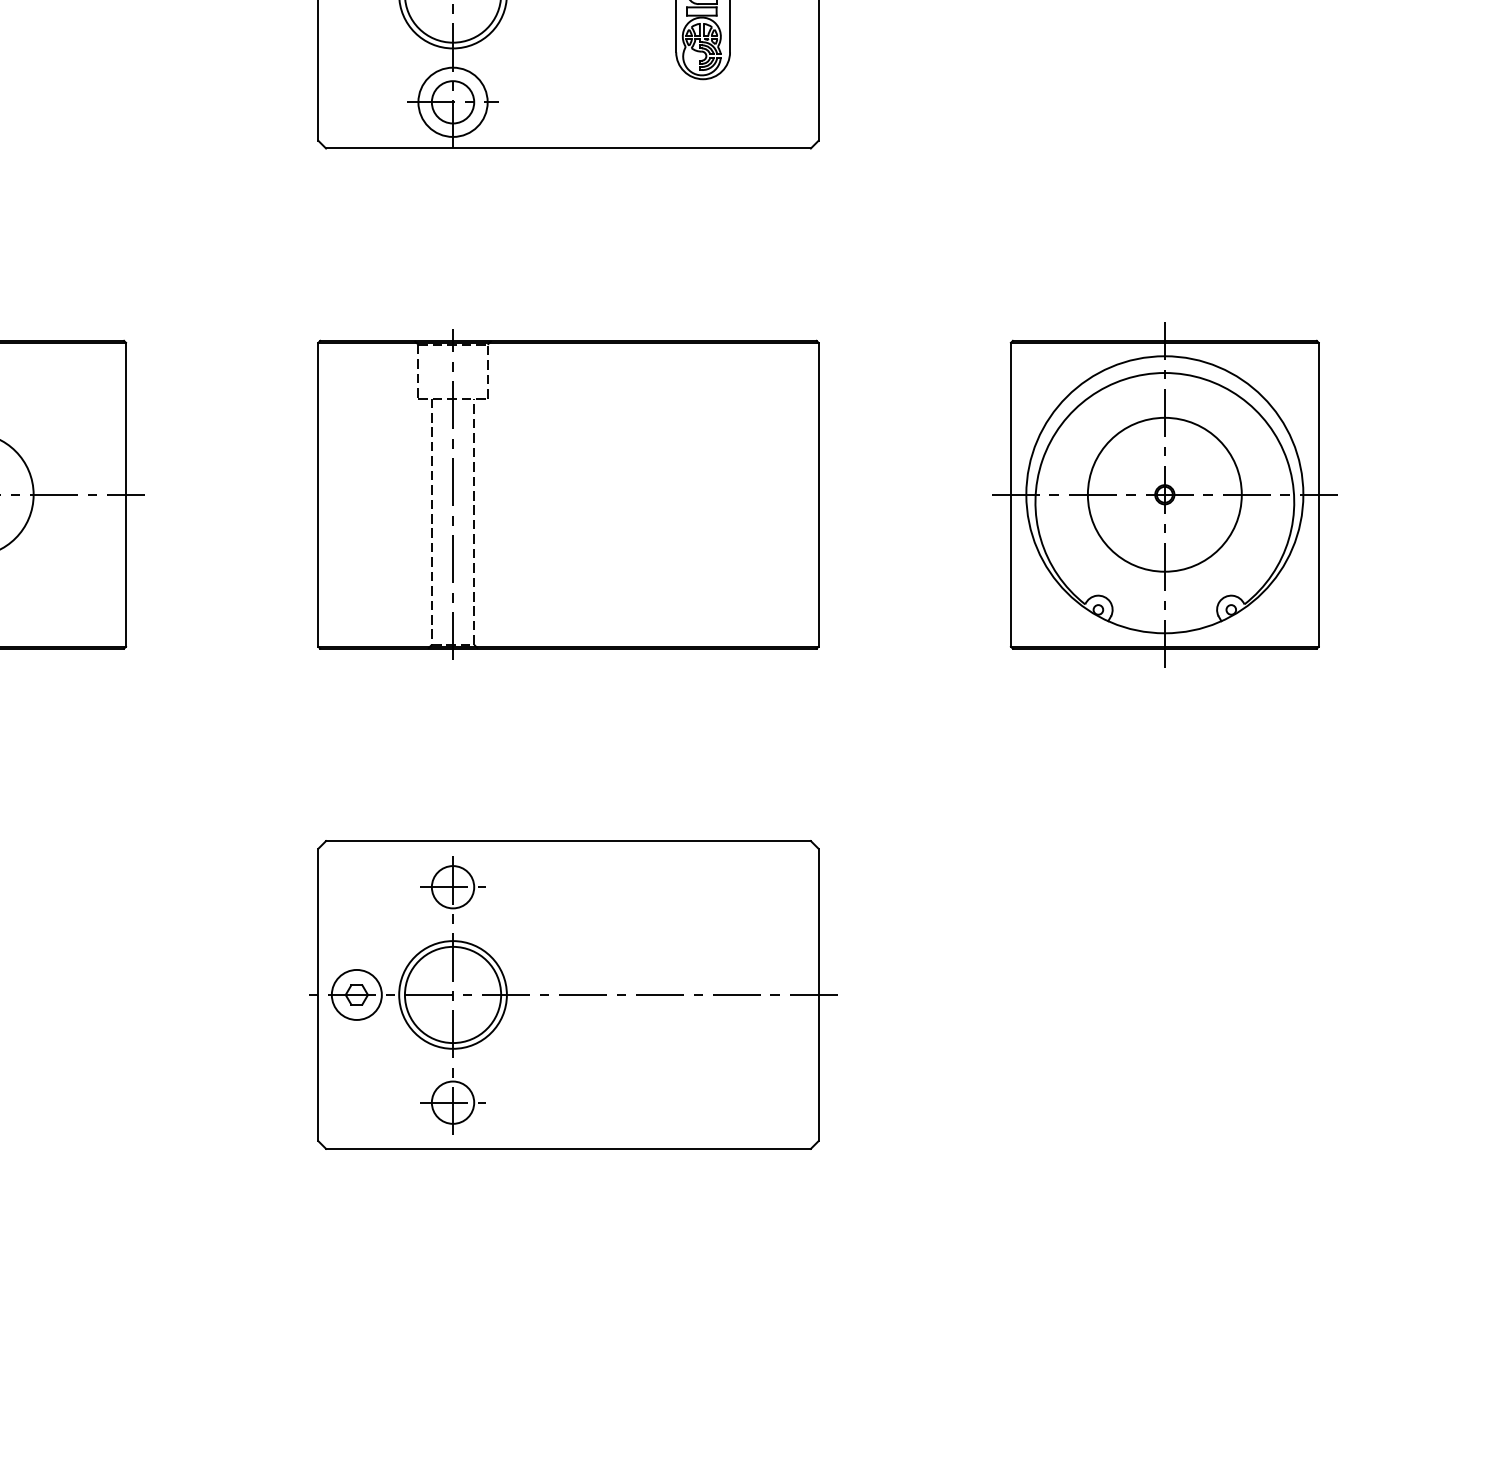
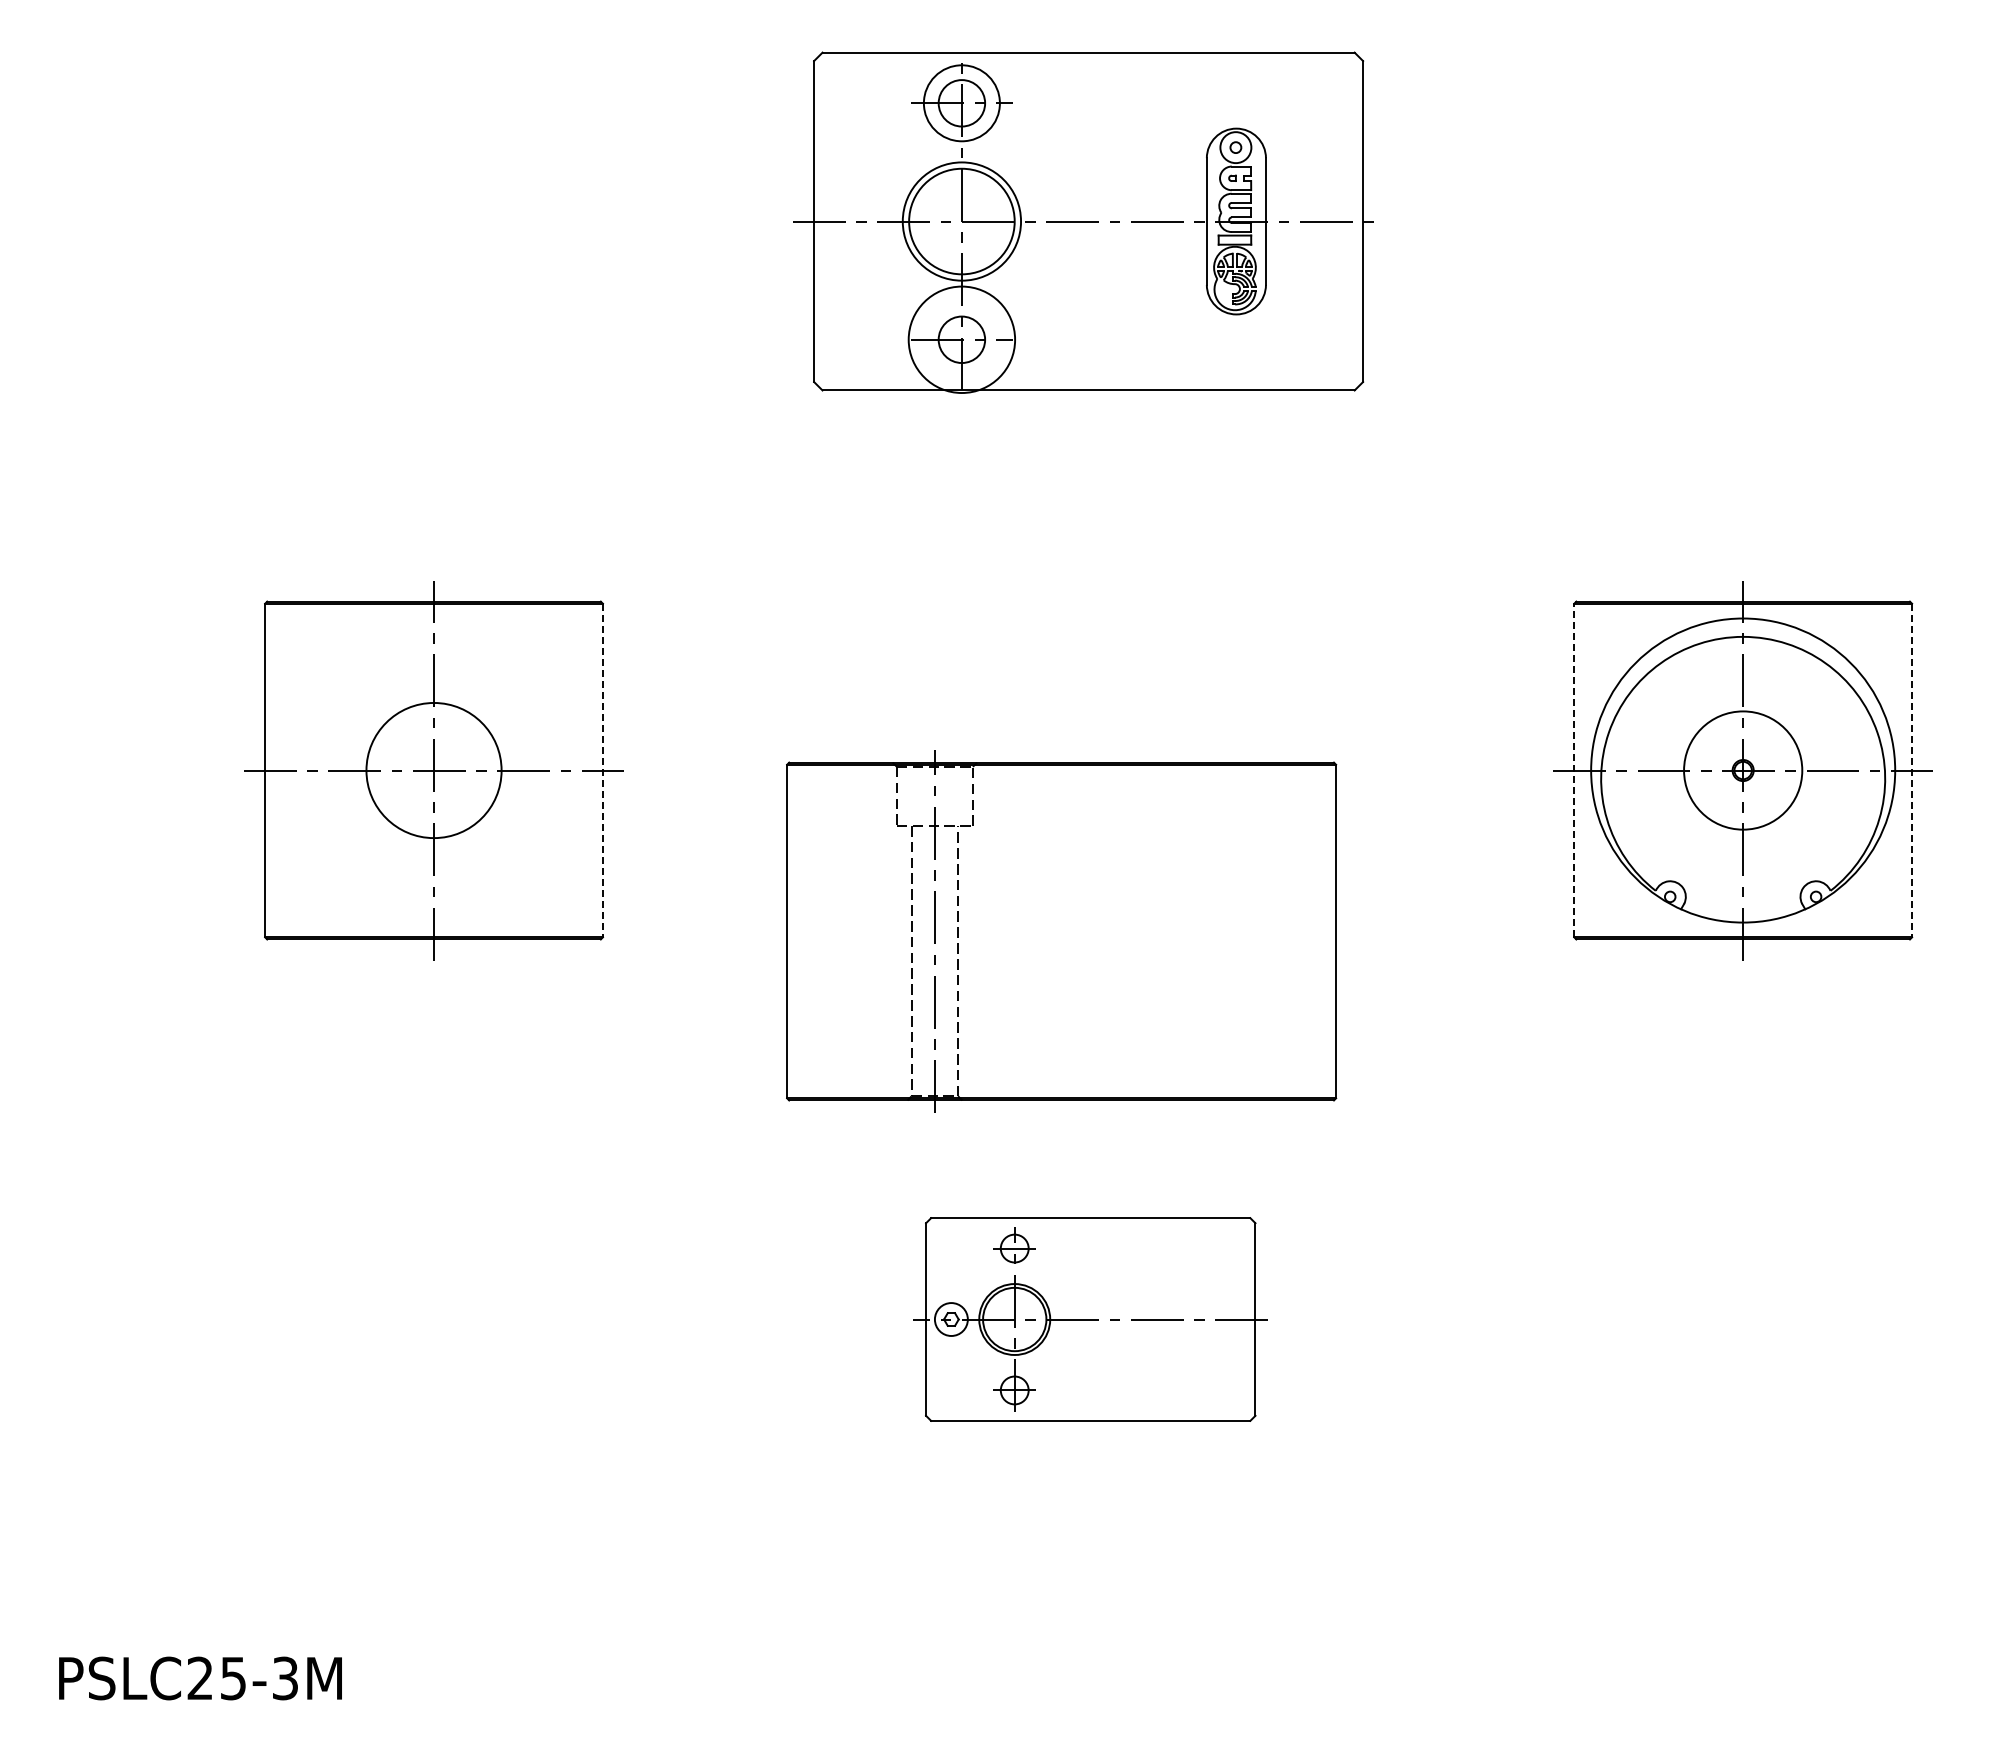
circle: (452, 102) -> (961, 339), size x1.4
line: (125, 494) -> (602, 770), solid -> dashed
part: (568, 494) -> (1061, 931), moved
line: (1011, 494) -> (1574, 770), solid -> dashed
circle: (1164, 494) -> (1742, 770), size x0.7
line: (1319, 494) -> (1912, 770), solid -> dashed
part: (572, 994) -> (1093, 1319), size x0.6

